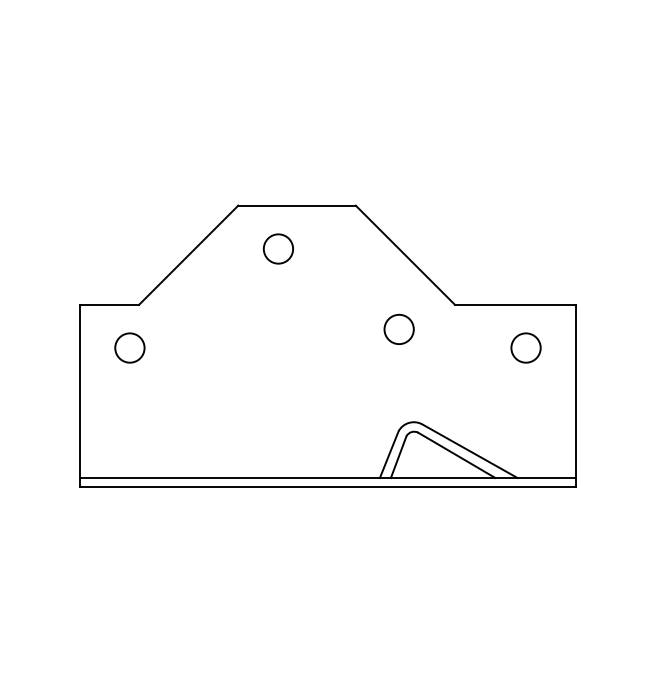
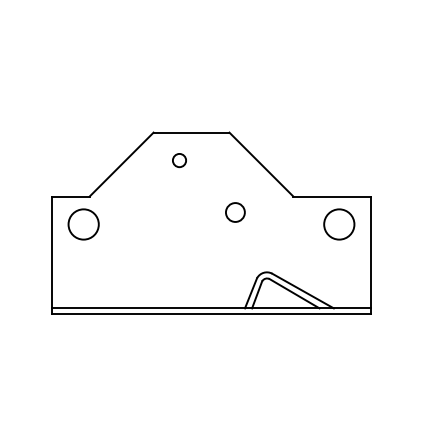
circle: (278, 248) -> (179, 160), size x0.7
circle: (399, 329) -> (235, 212), moved
circle: (129, 348) -> (83, 224), size x1.6
circle: (524, 348) -> (338, 224), size x1.6

